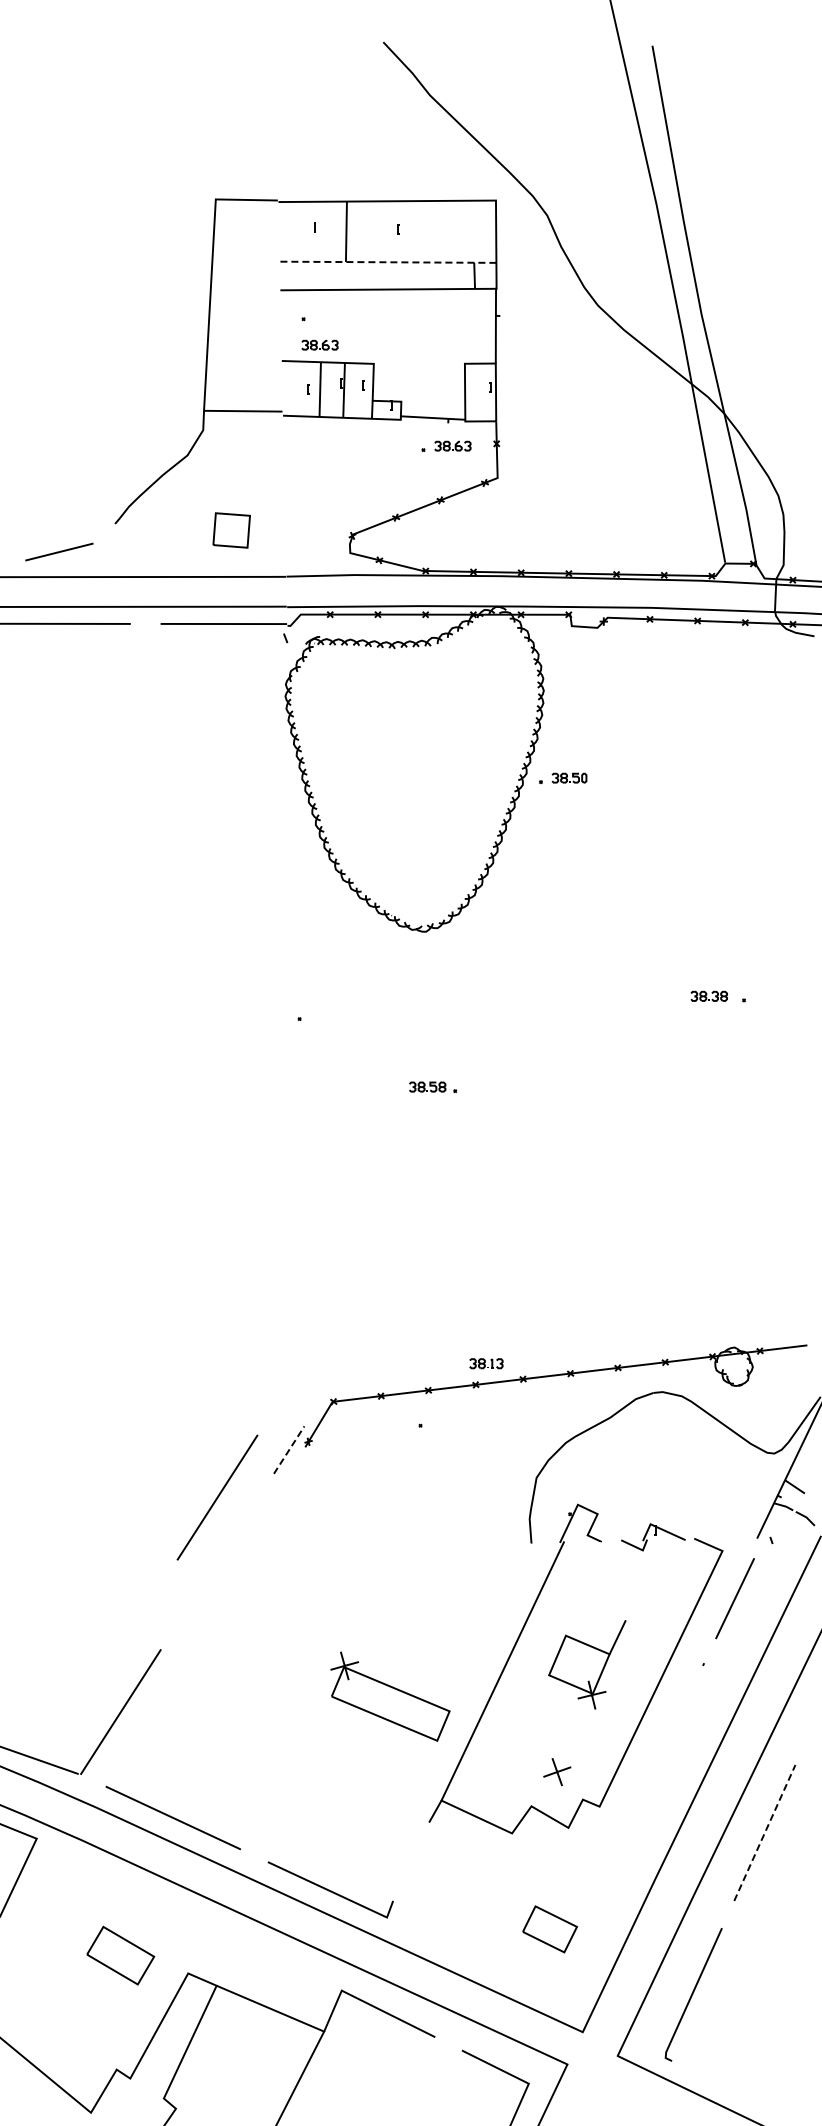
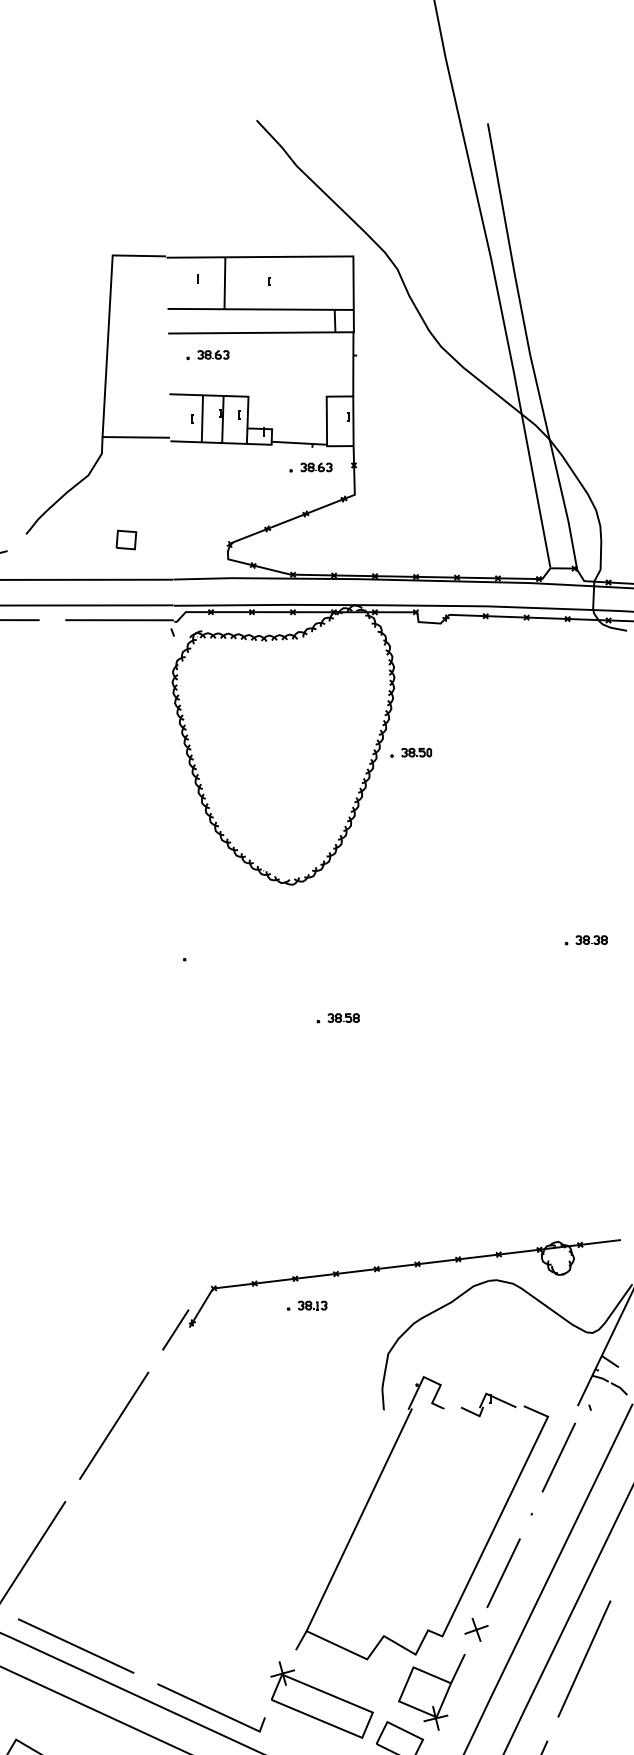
line: (387, 262) -> (260, 309), dashed -> solid
part: (319, 344) -> (212, 354), moved
part: (231, 530) -> (126, 539), size x0.62
part: (708, 995) -> (590, 939), moved
part: (427, 1086) -> (343, 1017), moved
part: (486, 1363) -> (312, 1305), moved
line: (289, 1449) -> (176, 1329), dashed -> solid
line: (217, 1497) -> (114, 1425), moved
part: (587, 1664) -> (432, 1692), moved
part: (390, 1696) -> (322, 1699), moved
line: (670, 1732) -> (503, 1572), added
part: (557, 1772) -> (476, 1630), moved
line: (764, 1832) -> (584, 1658), dashed -> solid

